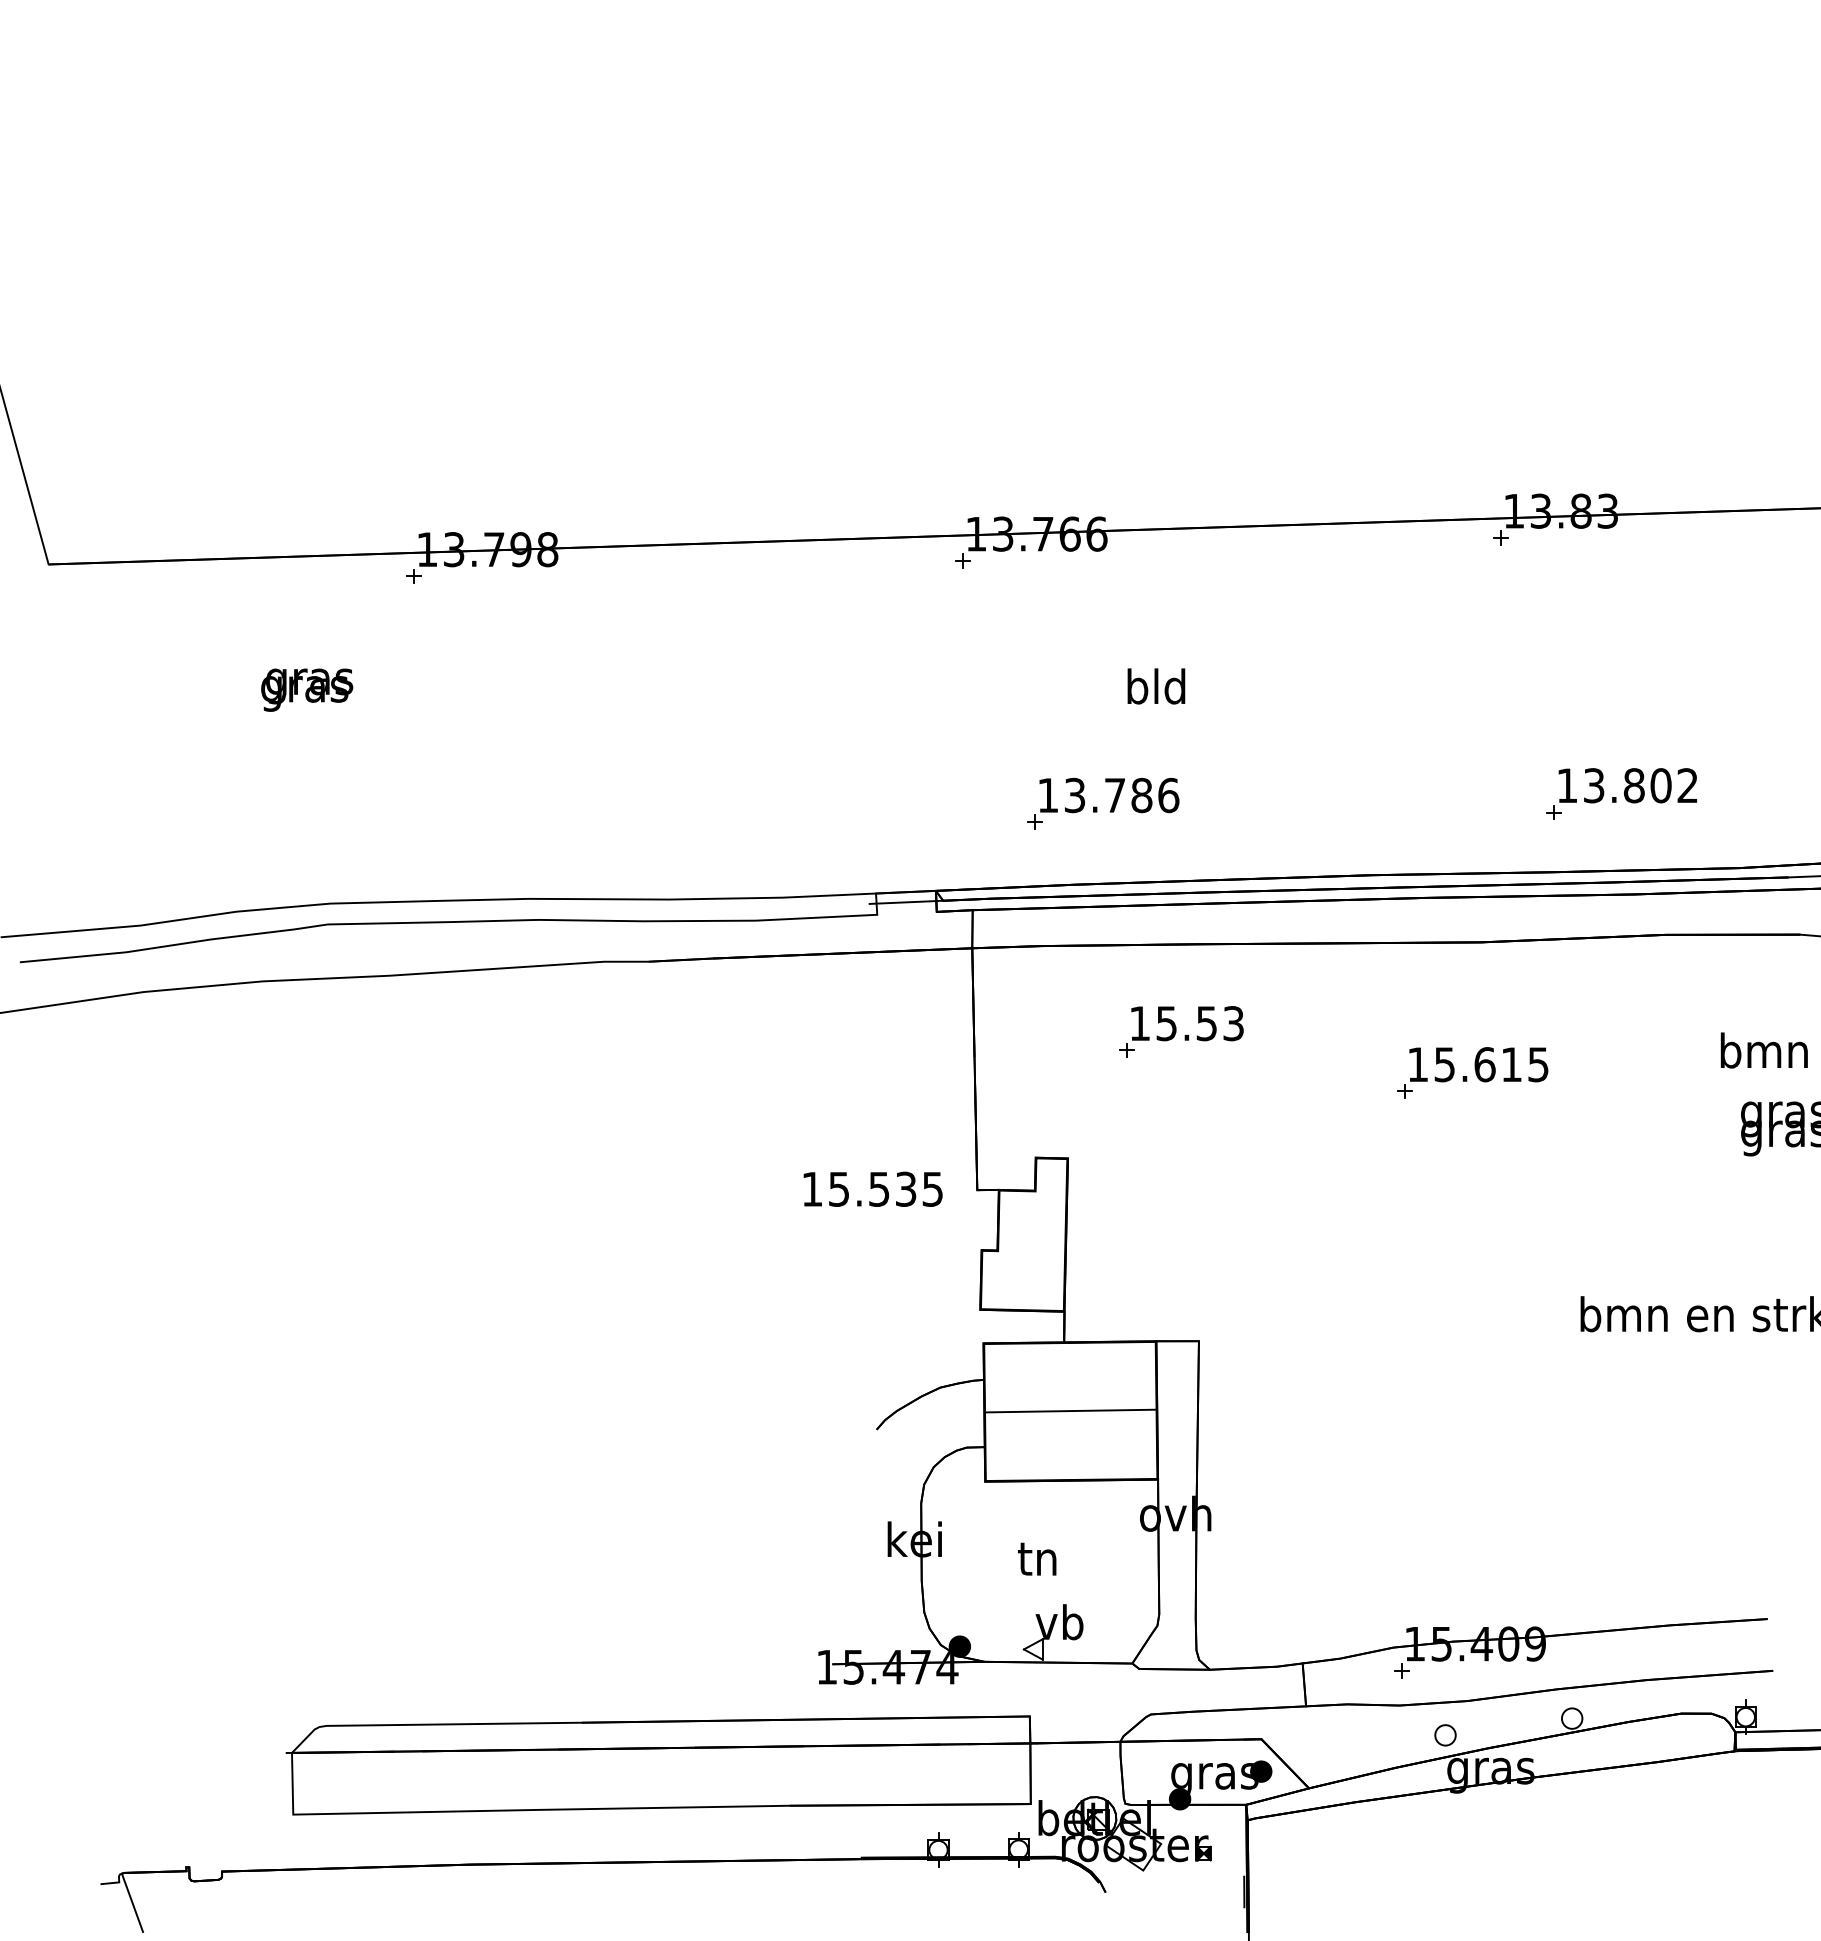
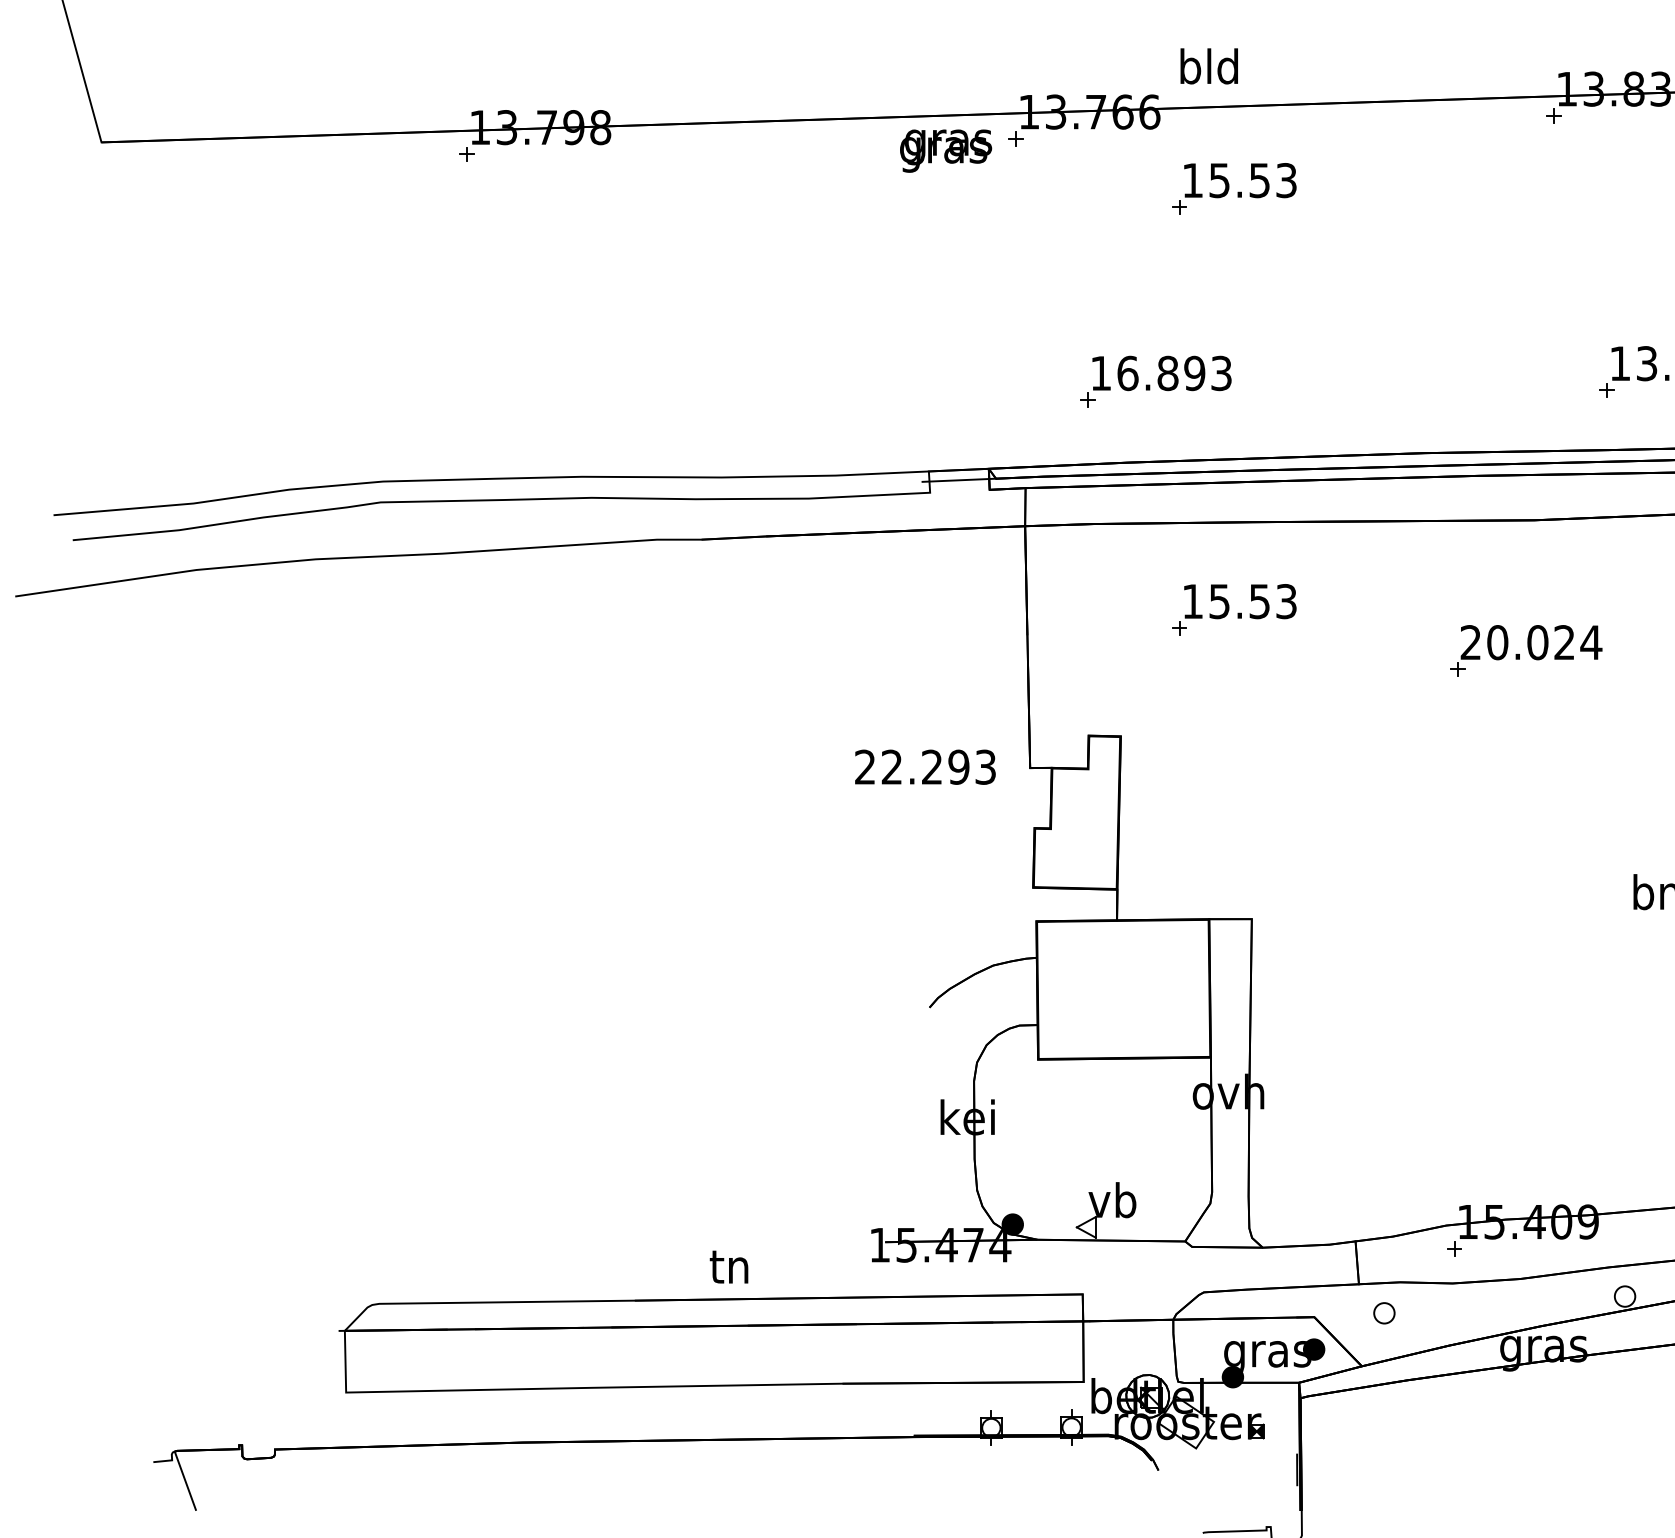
part: (1181, 610) -> (1234, 188), added
text: (1156, 686) -> (1209, 66), moved
text: (307, 689) -> (946, 150), moved
text: (1121, 795) -> (1174, 373), 13.786 -> 16.893
text: (1478, 1064) -> (1531, 642), 15.615 -> 20.024
text: (872, 1188) -> (925, 766), 15.535 -> 22.293
line: (1070, 1410) -> (1123, 988), removed
text: (1037, 1558) -> (729, 1266), moved
part: (1445, 1735) -> (1384, 1313), moved

